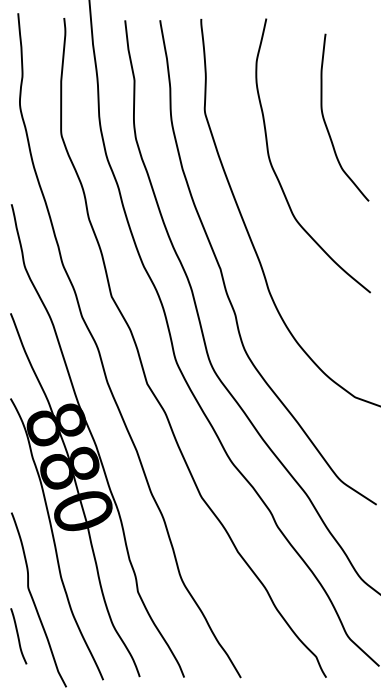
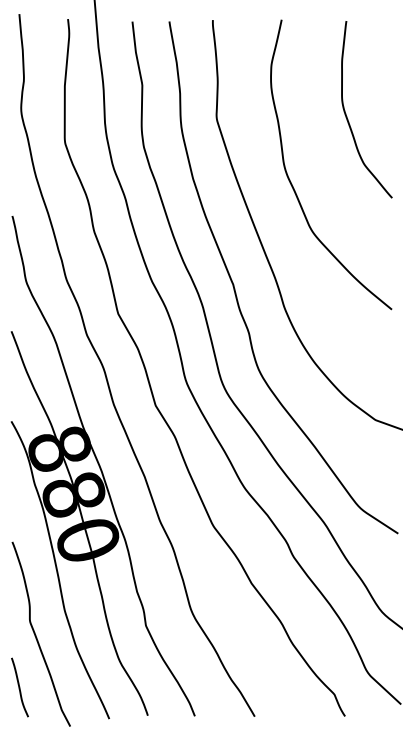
curve: (326, 123) -> (347, 115), moved
curve: (18, 636) -> (19, 687), moved

